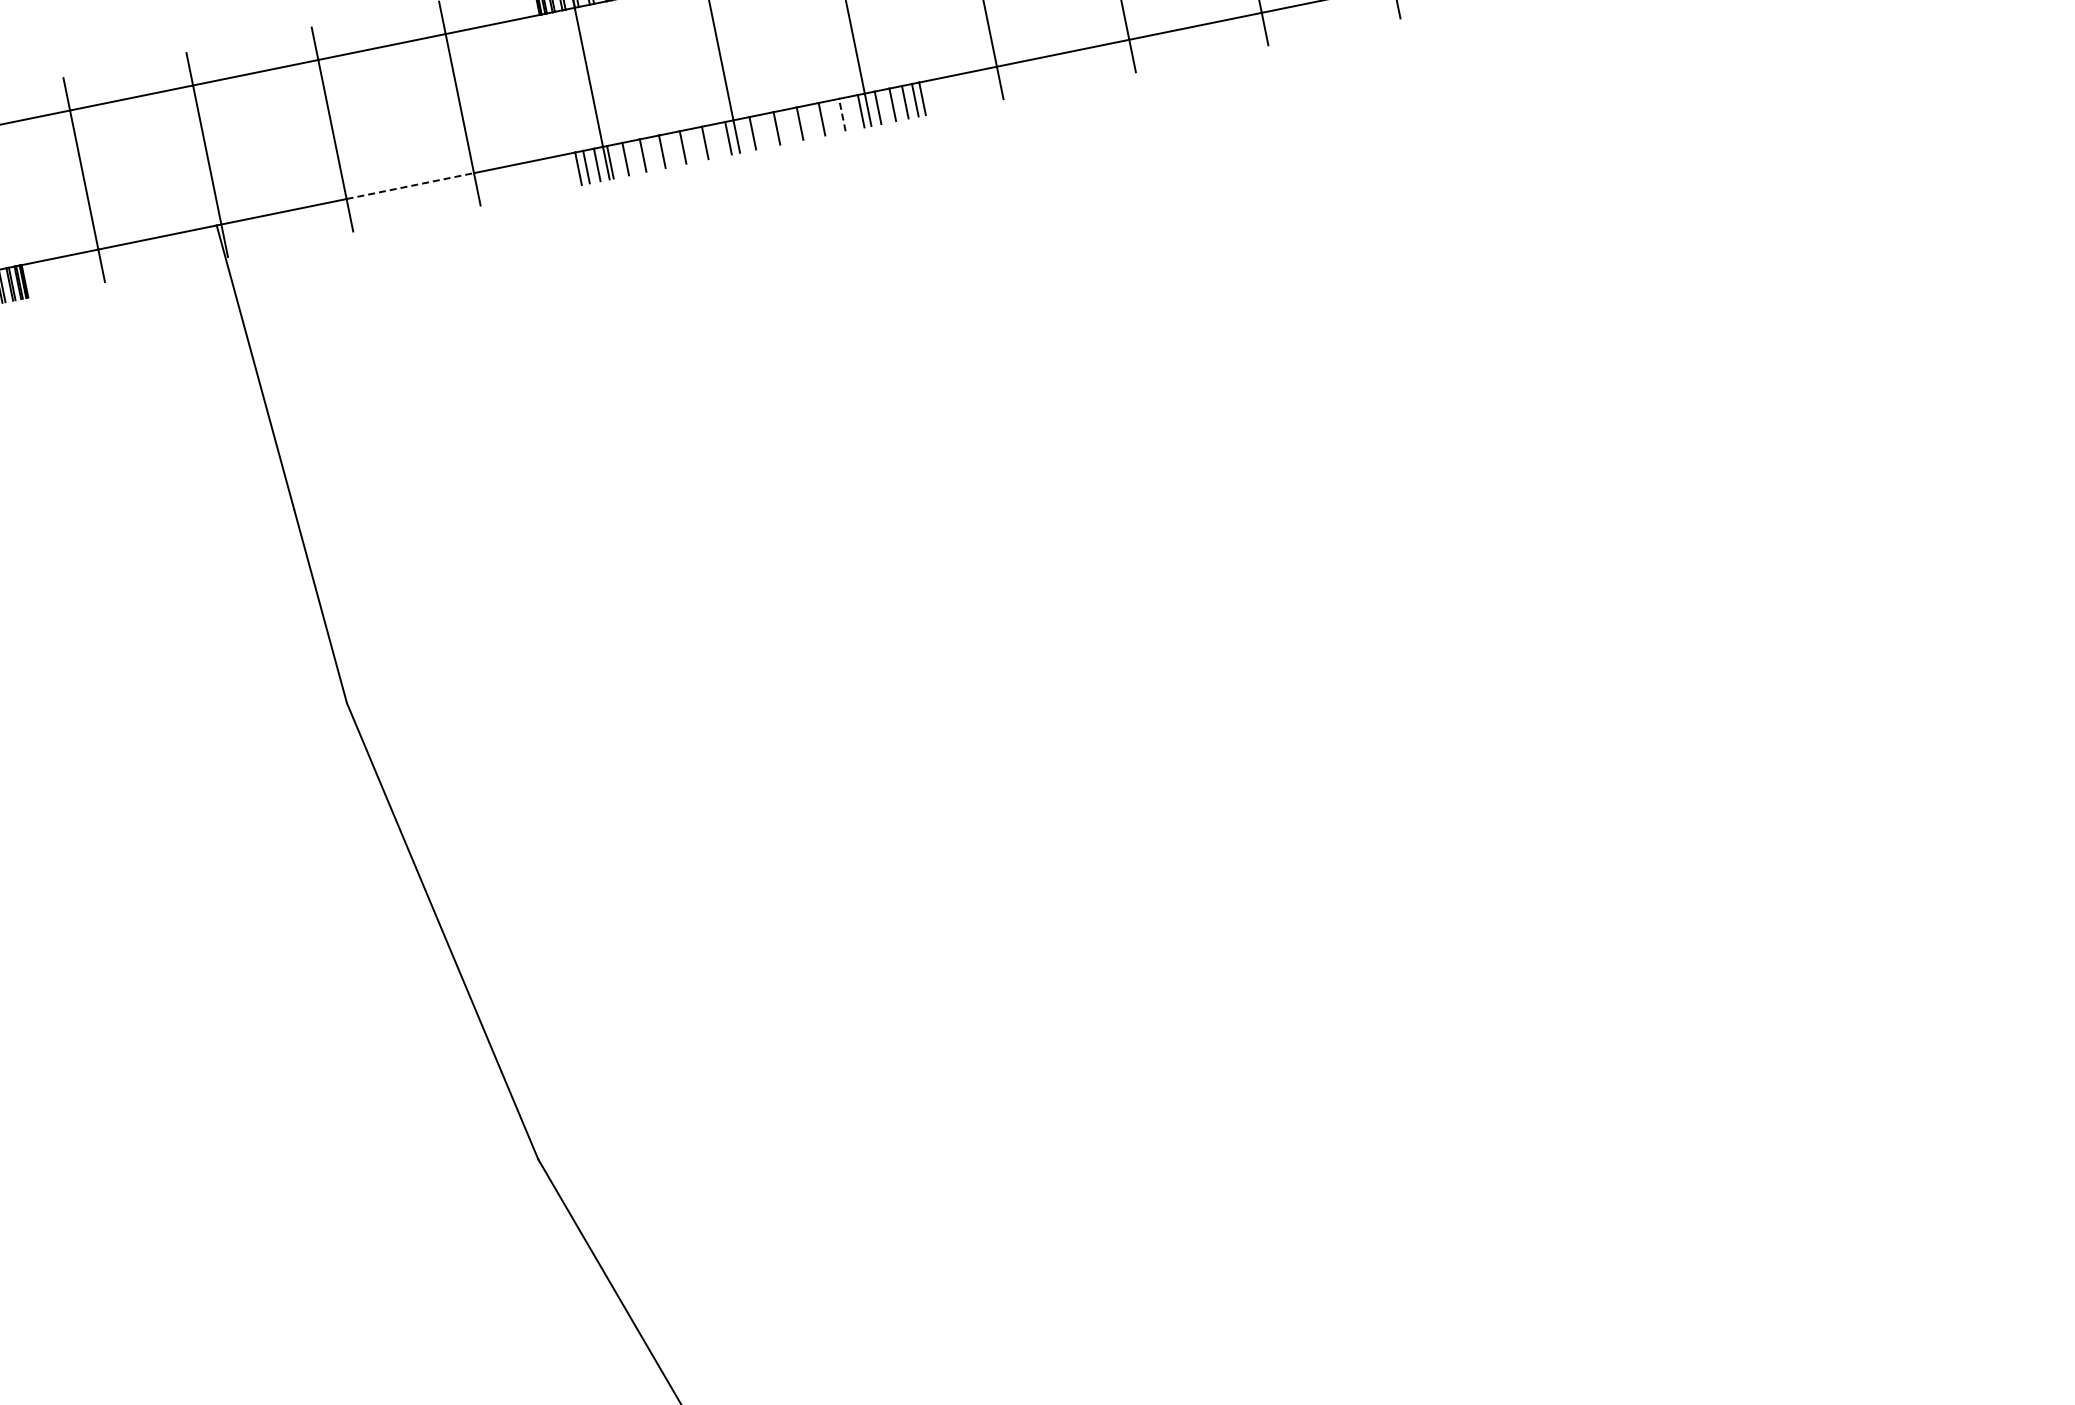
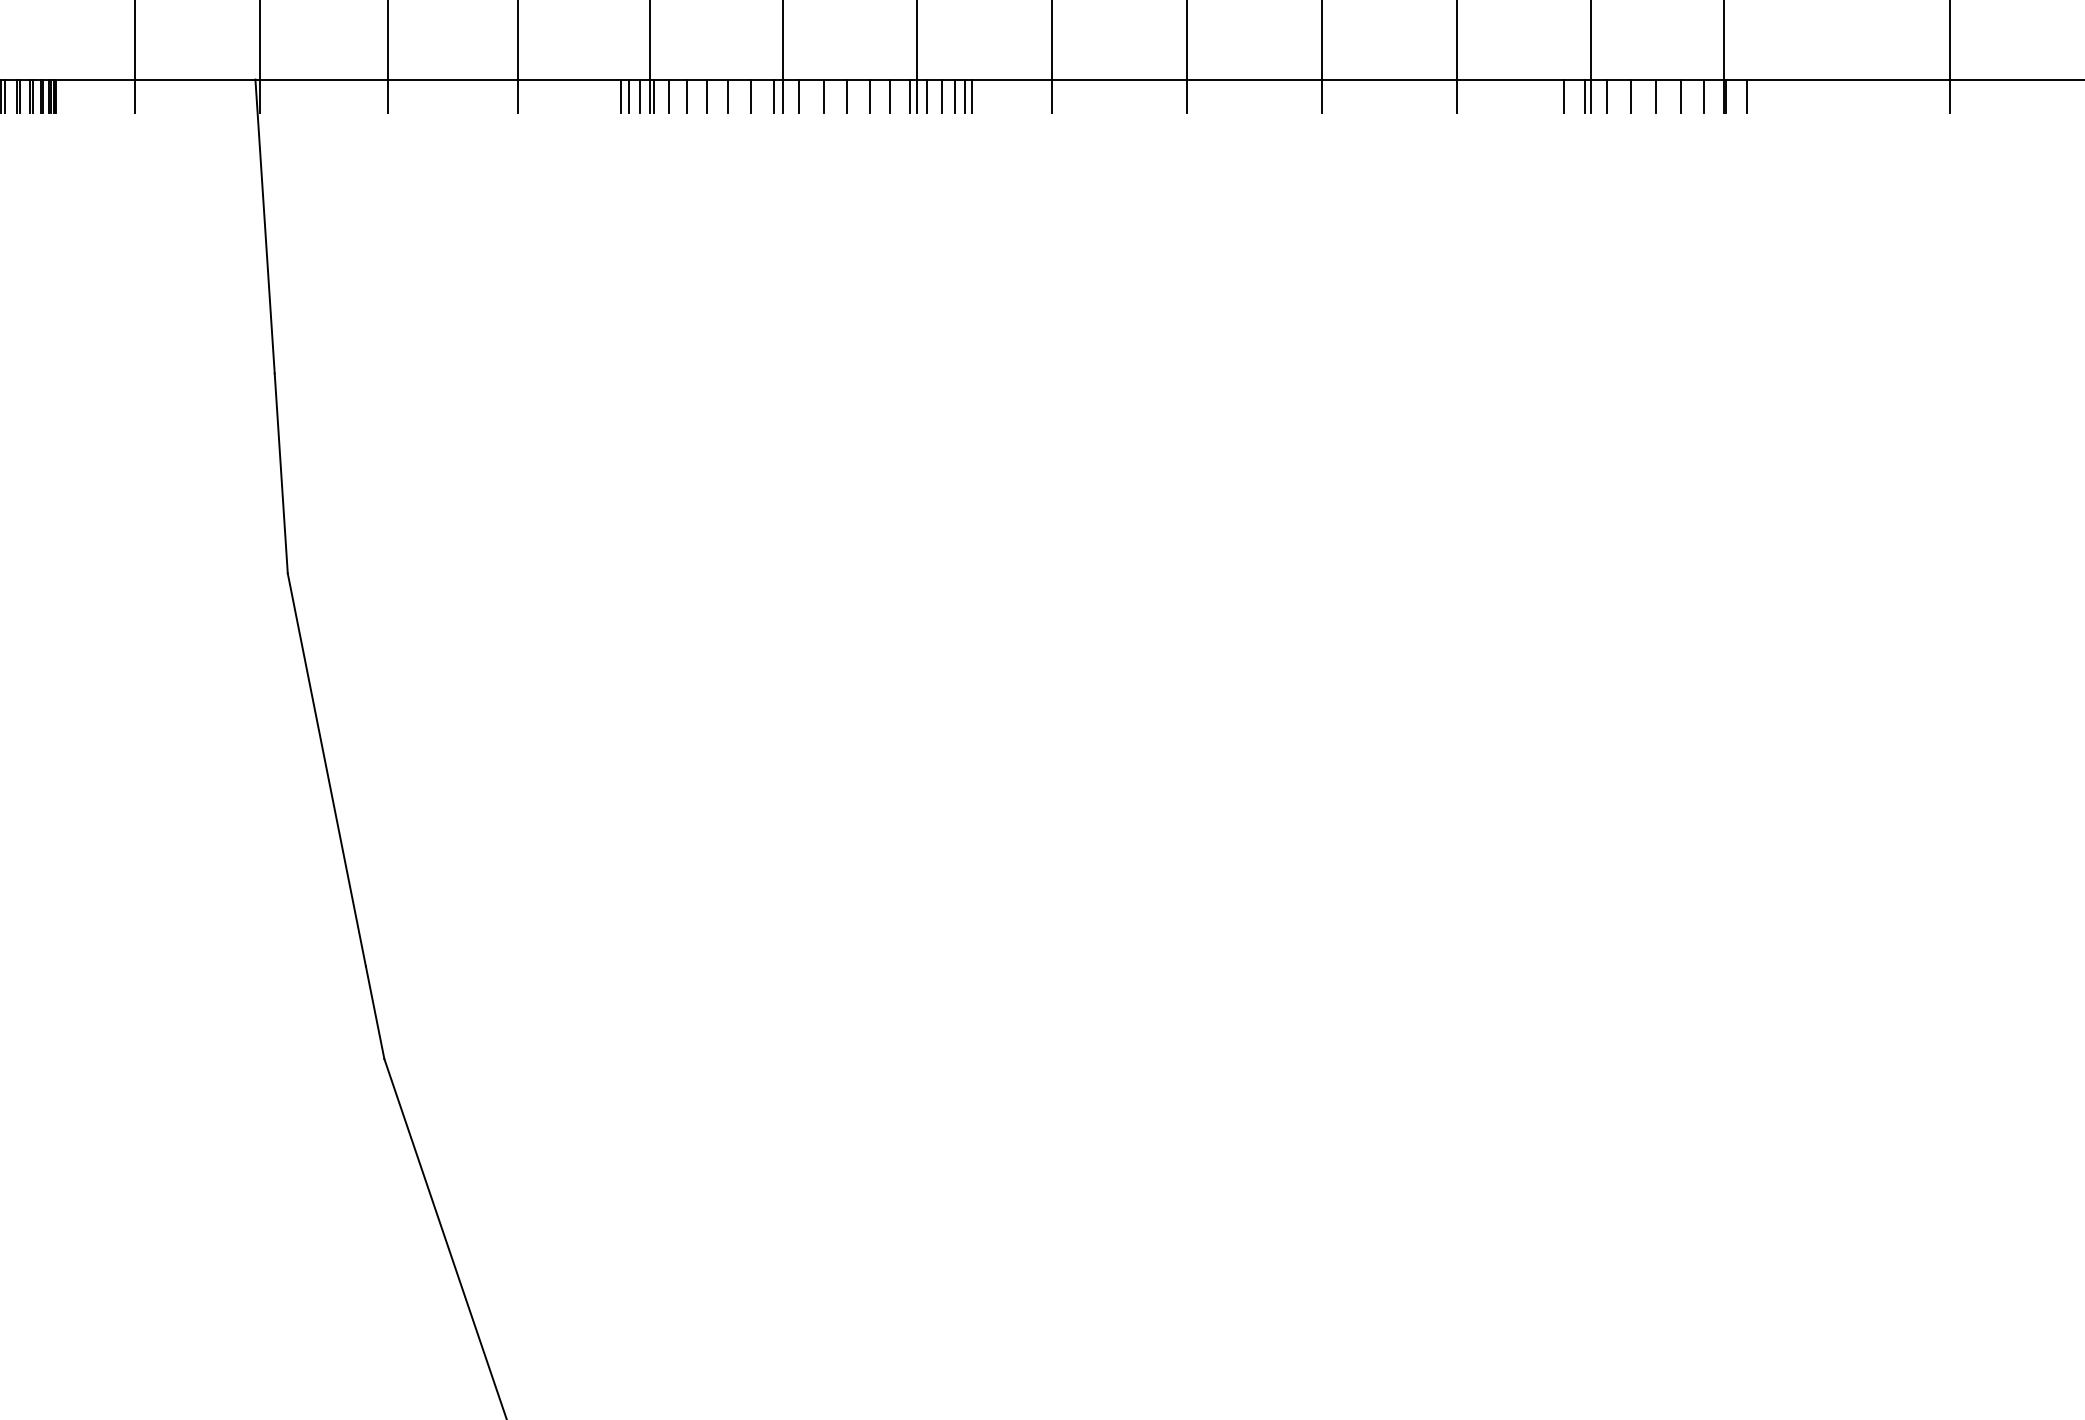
line: (842, 115) -> (890, 96), dashed -> solid
line: (409, 186) -> (452, 79), dashed -> solid

